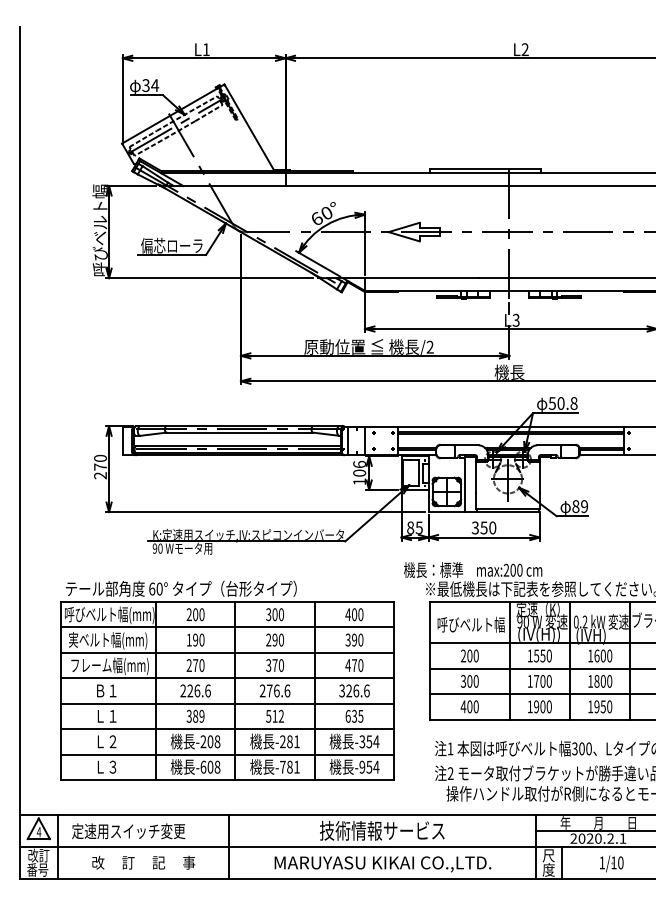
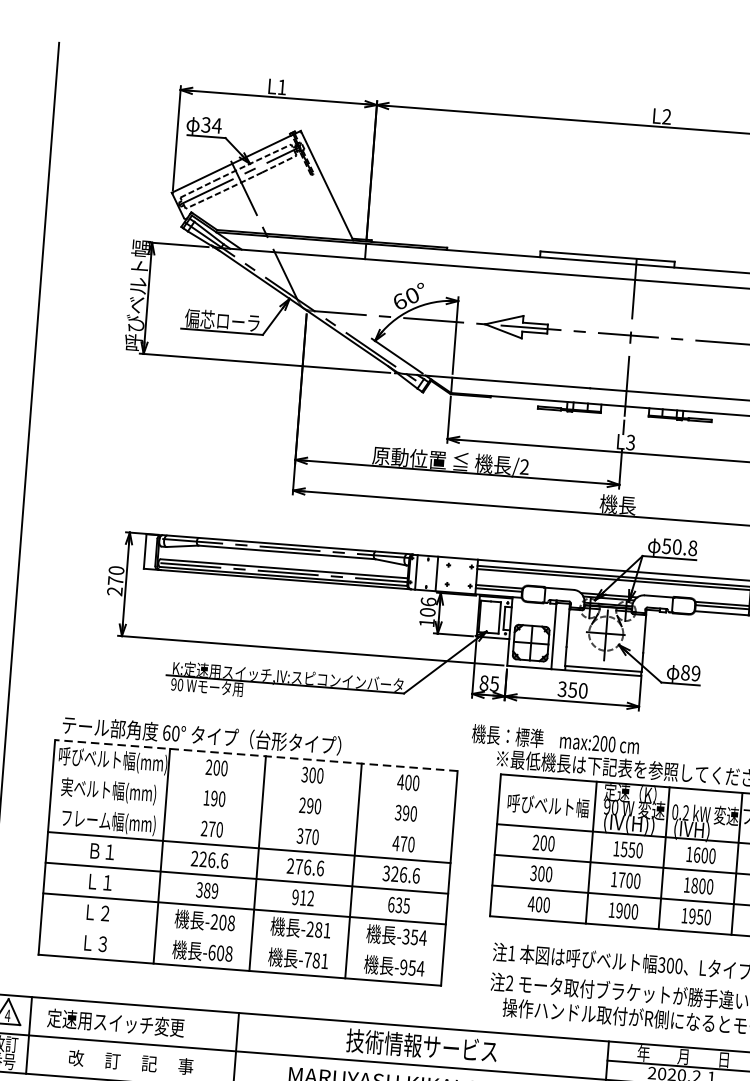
line: (227, 602) -> (256, 756), solid -> dashed
line: (227, 627) -> (254, 786), removed
line: (227, 652) -> (251, 816), removed
text: (268, 715) -> (295, 896), 512 -> 912
line: (227, 754) -> (242, 939), removed

